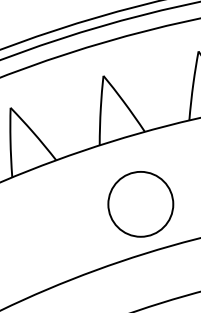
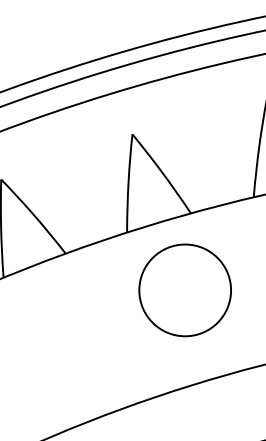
circle: (140, 204) -> (184, 290), moved

